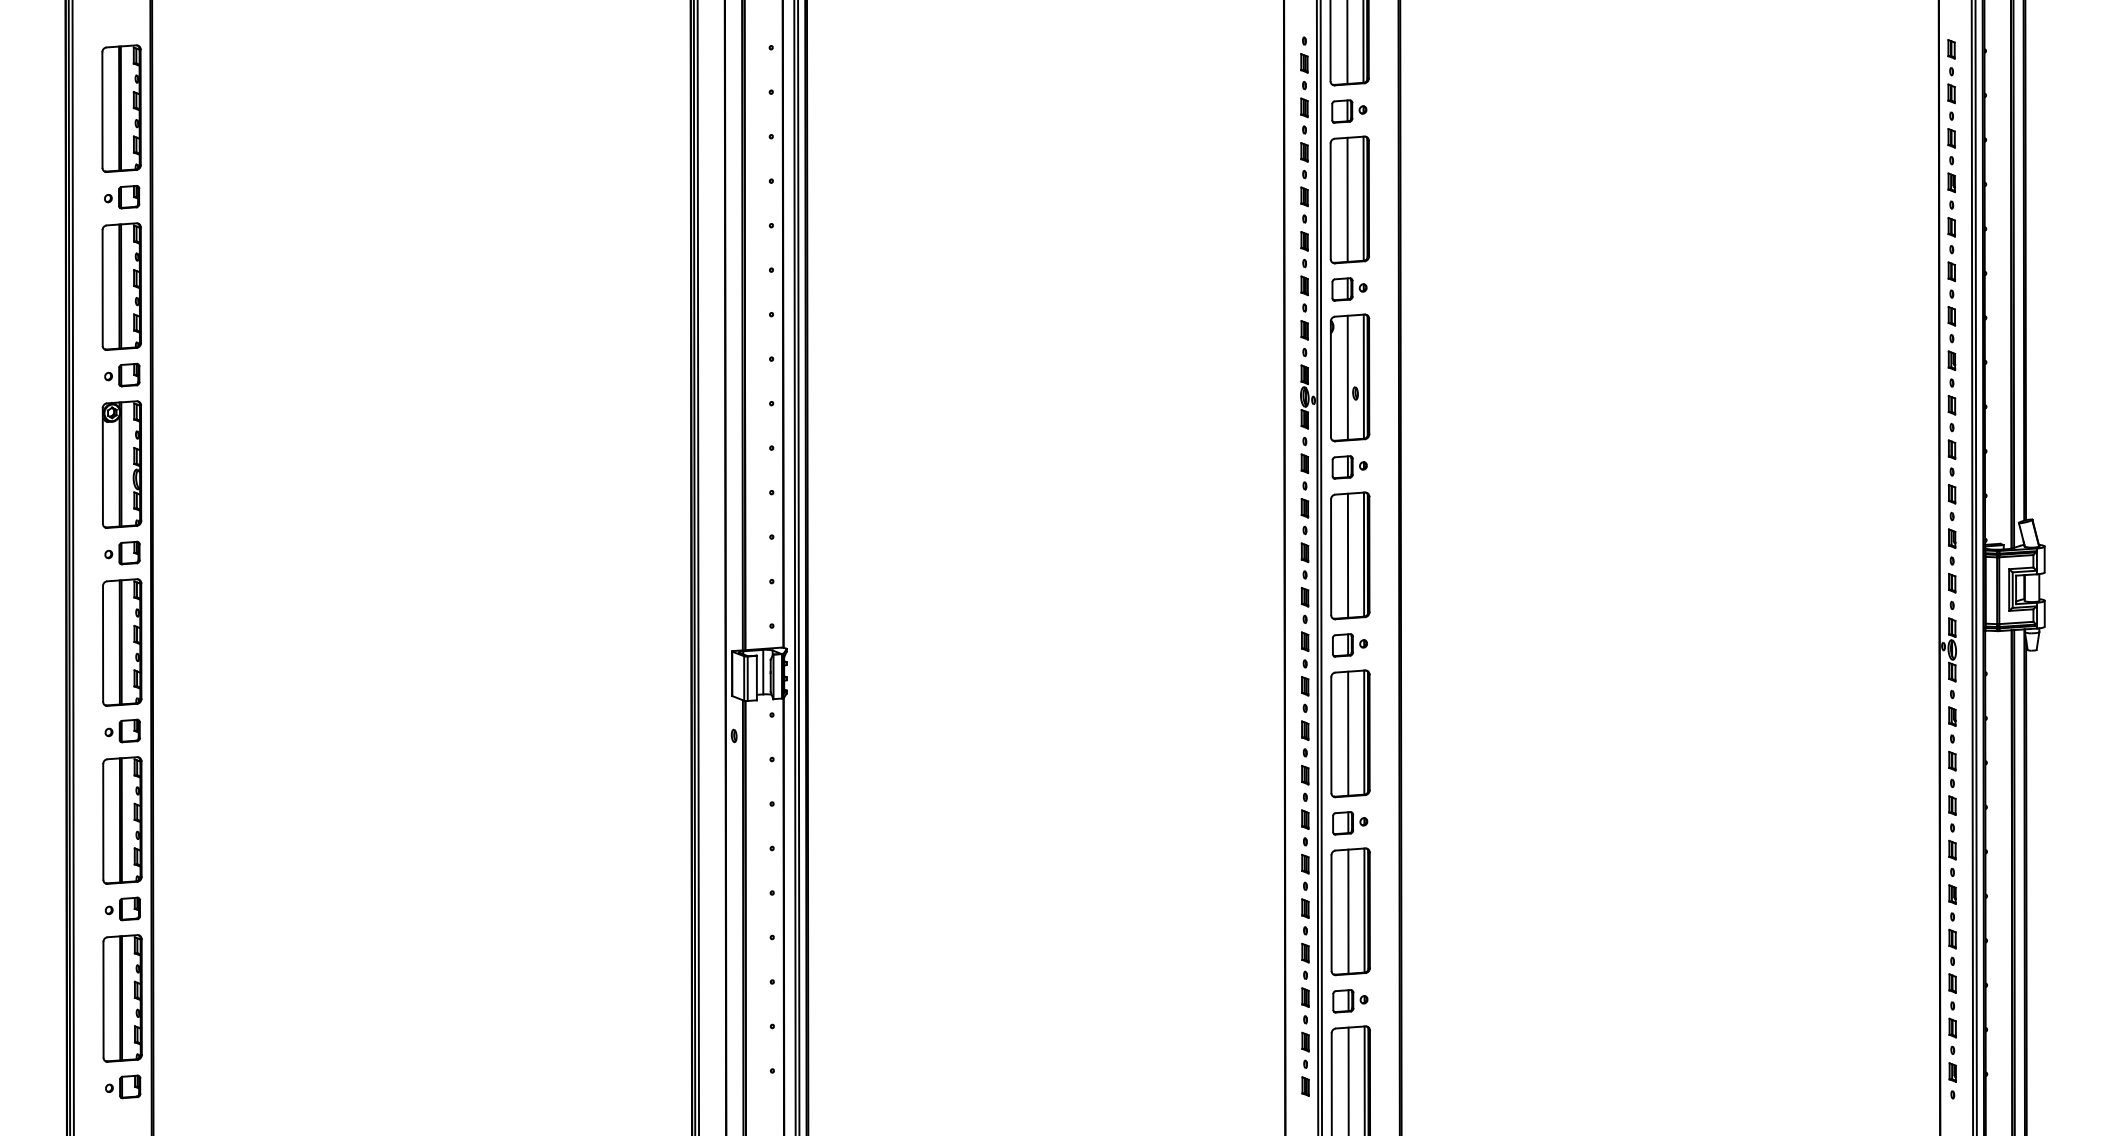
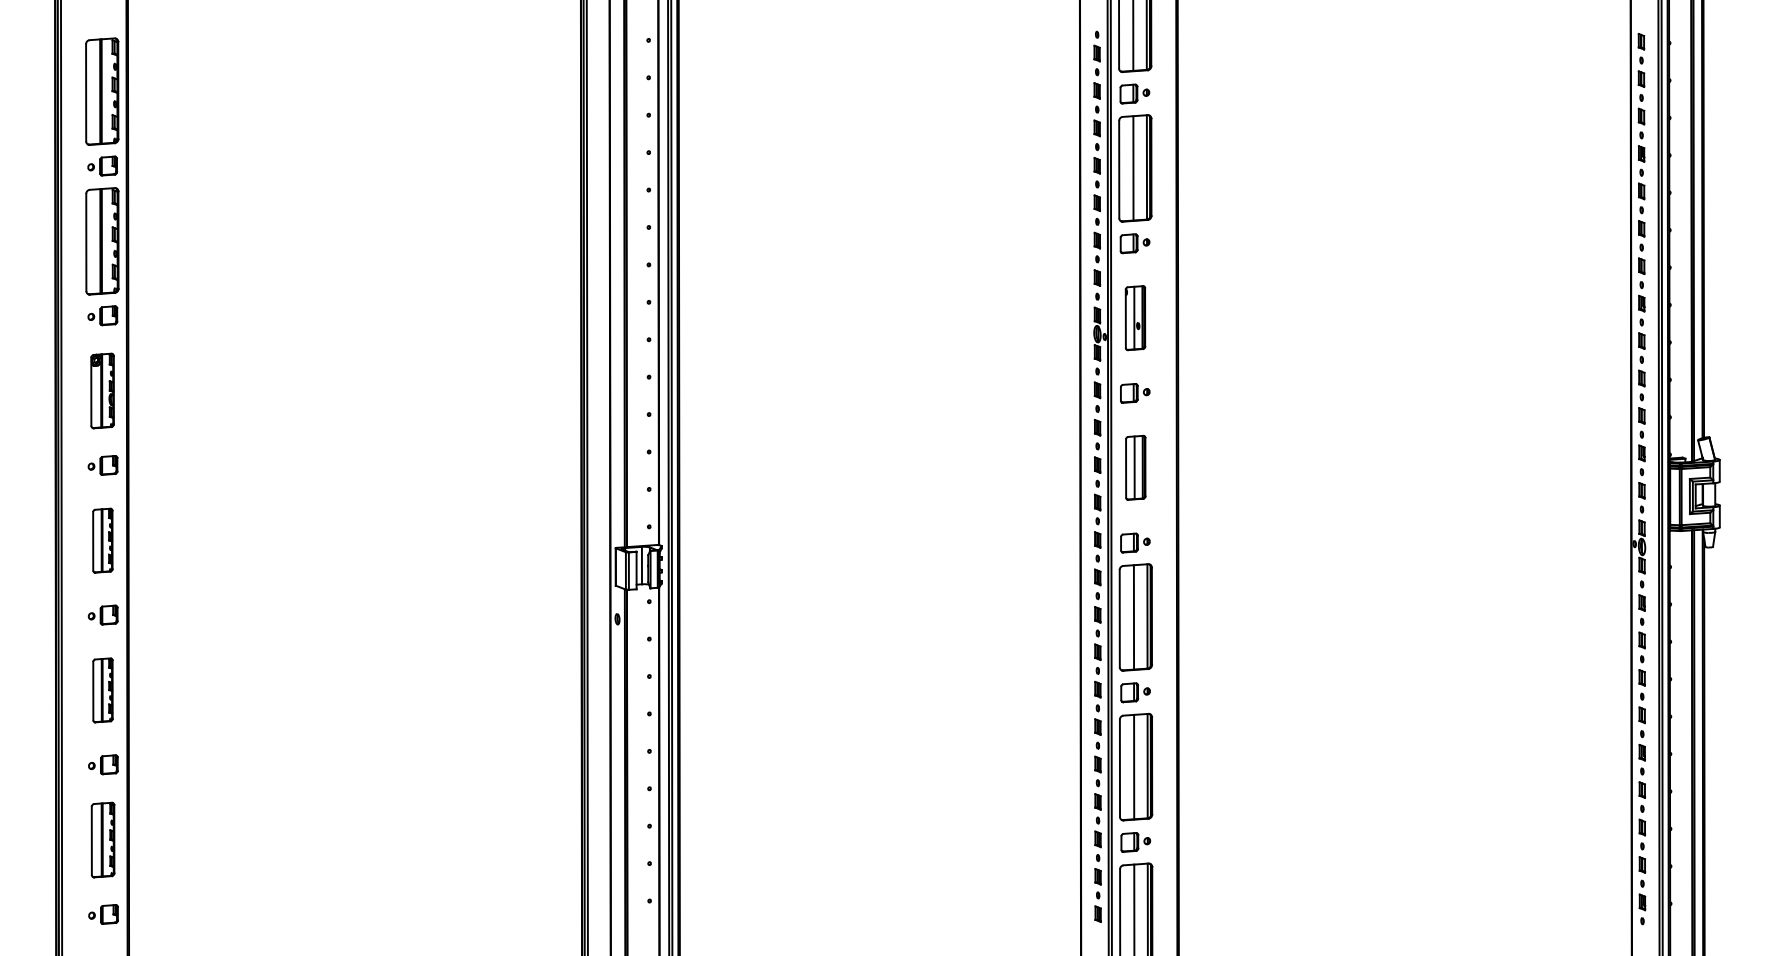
part: (1349, 377) -> (1135, 317), size x0.6
part: (121, 464) -> (102, 390), size x0.7
part: (1350, 555) -> (1135, 467), size x0.6
part: (122, 642) -> (103, 540), size x0.6
part: (122, 820) -> (103, 690), size x0.6
part: (122, 998) -> (103, 840), size x0.7

